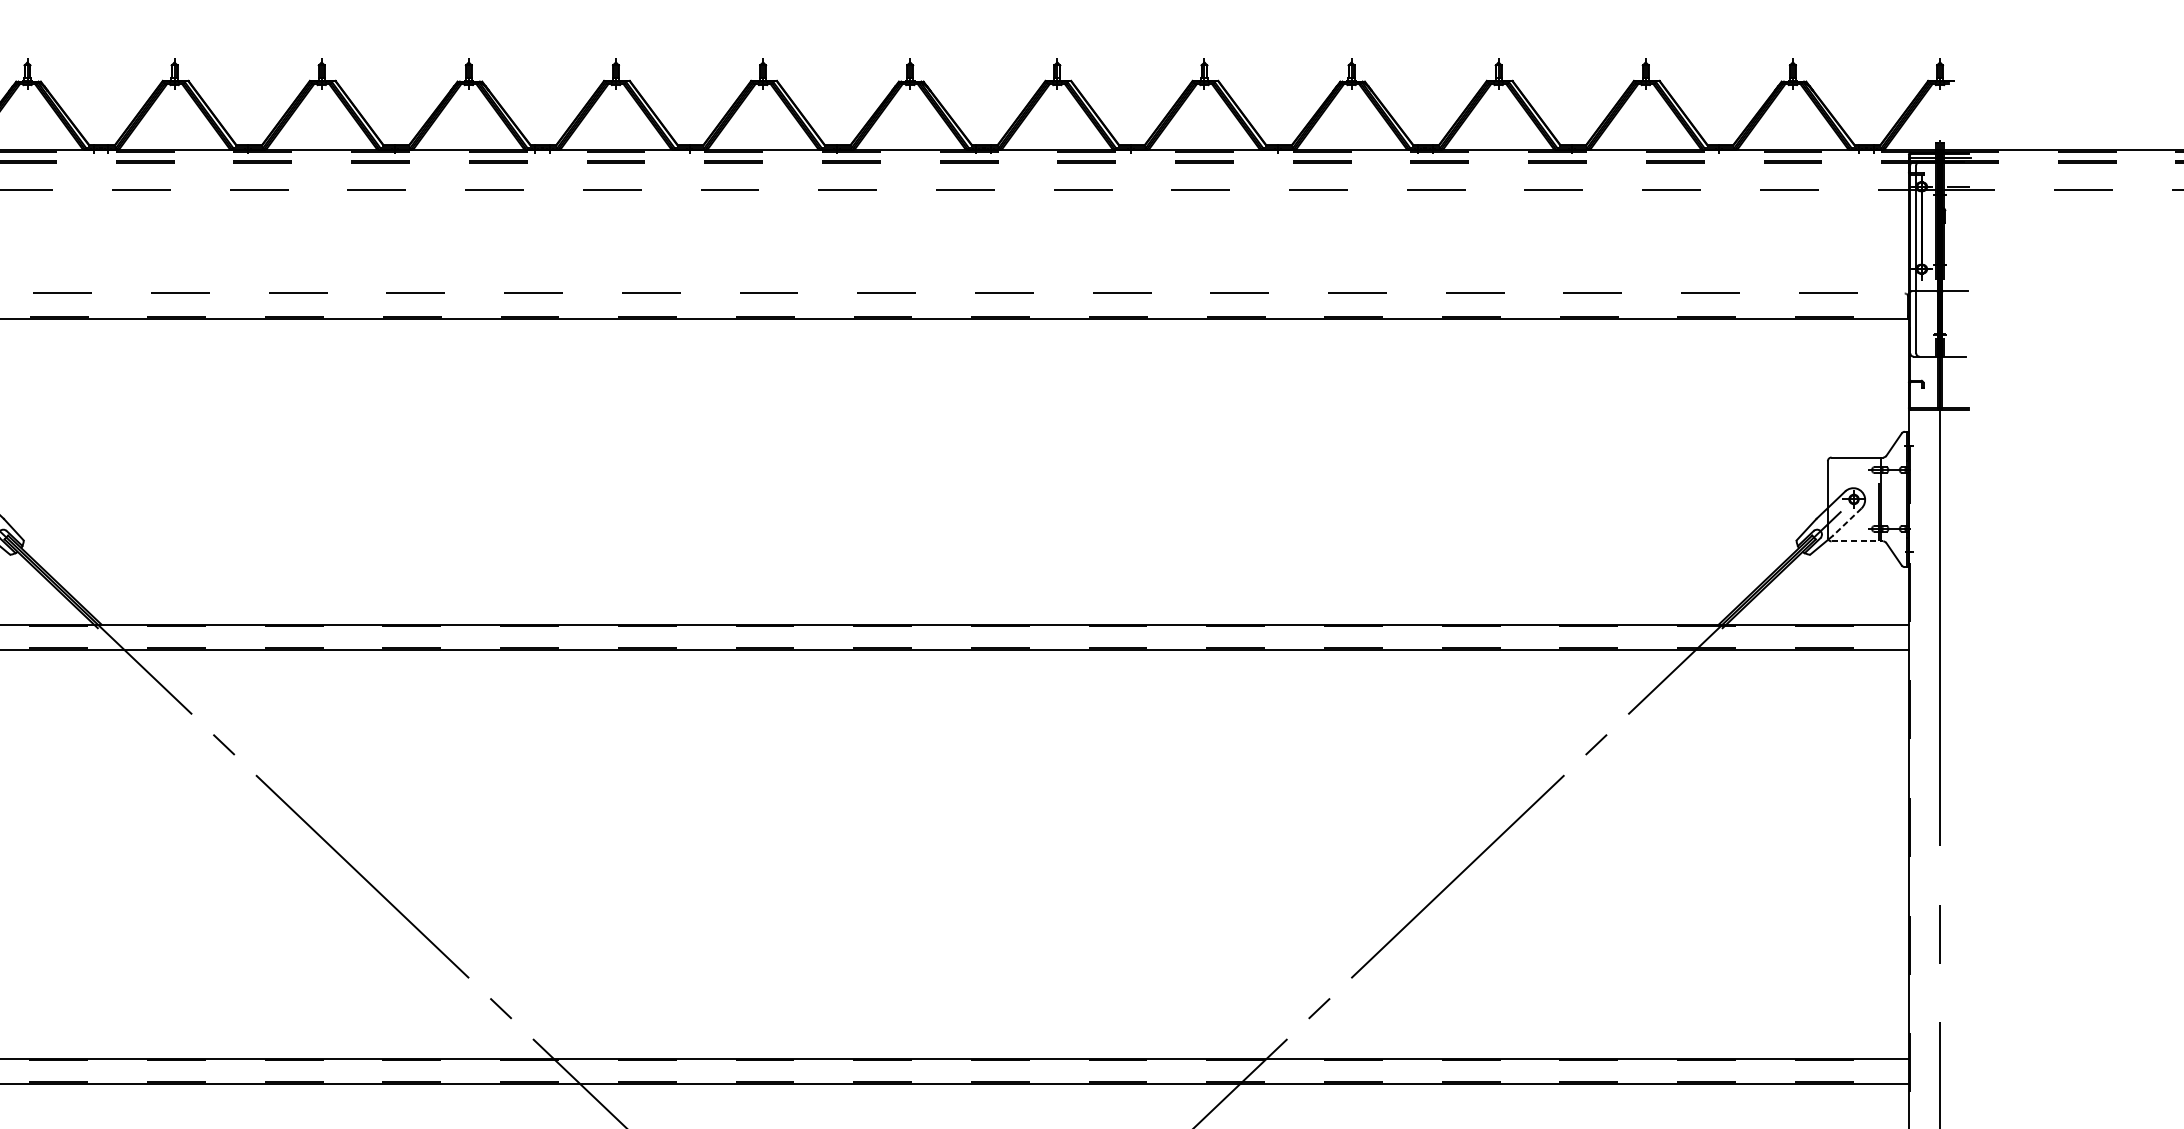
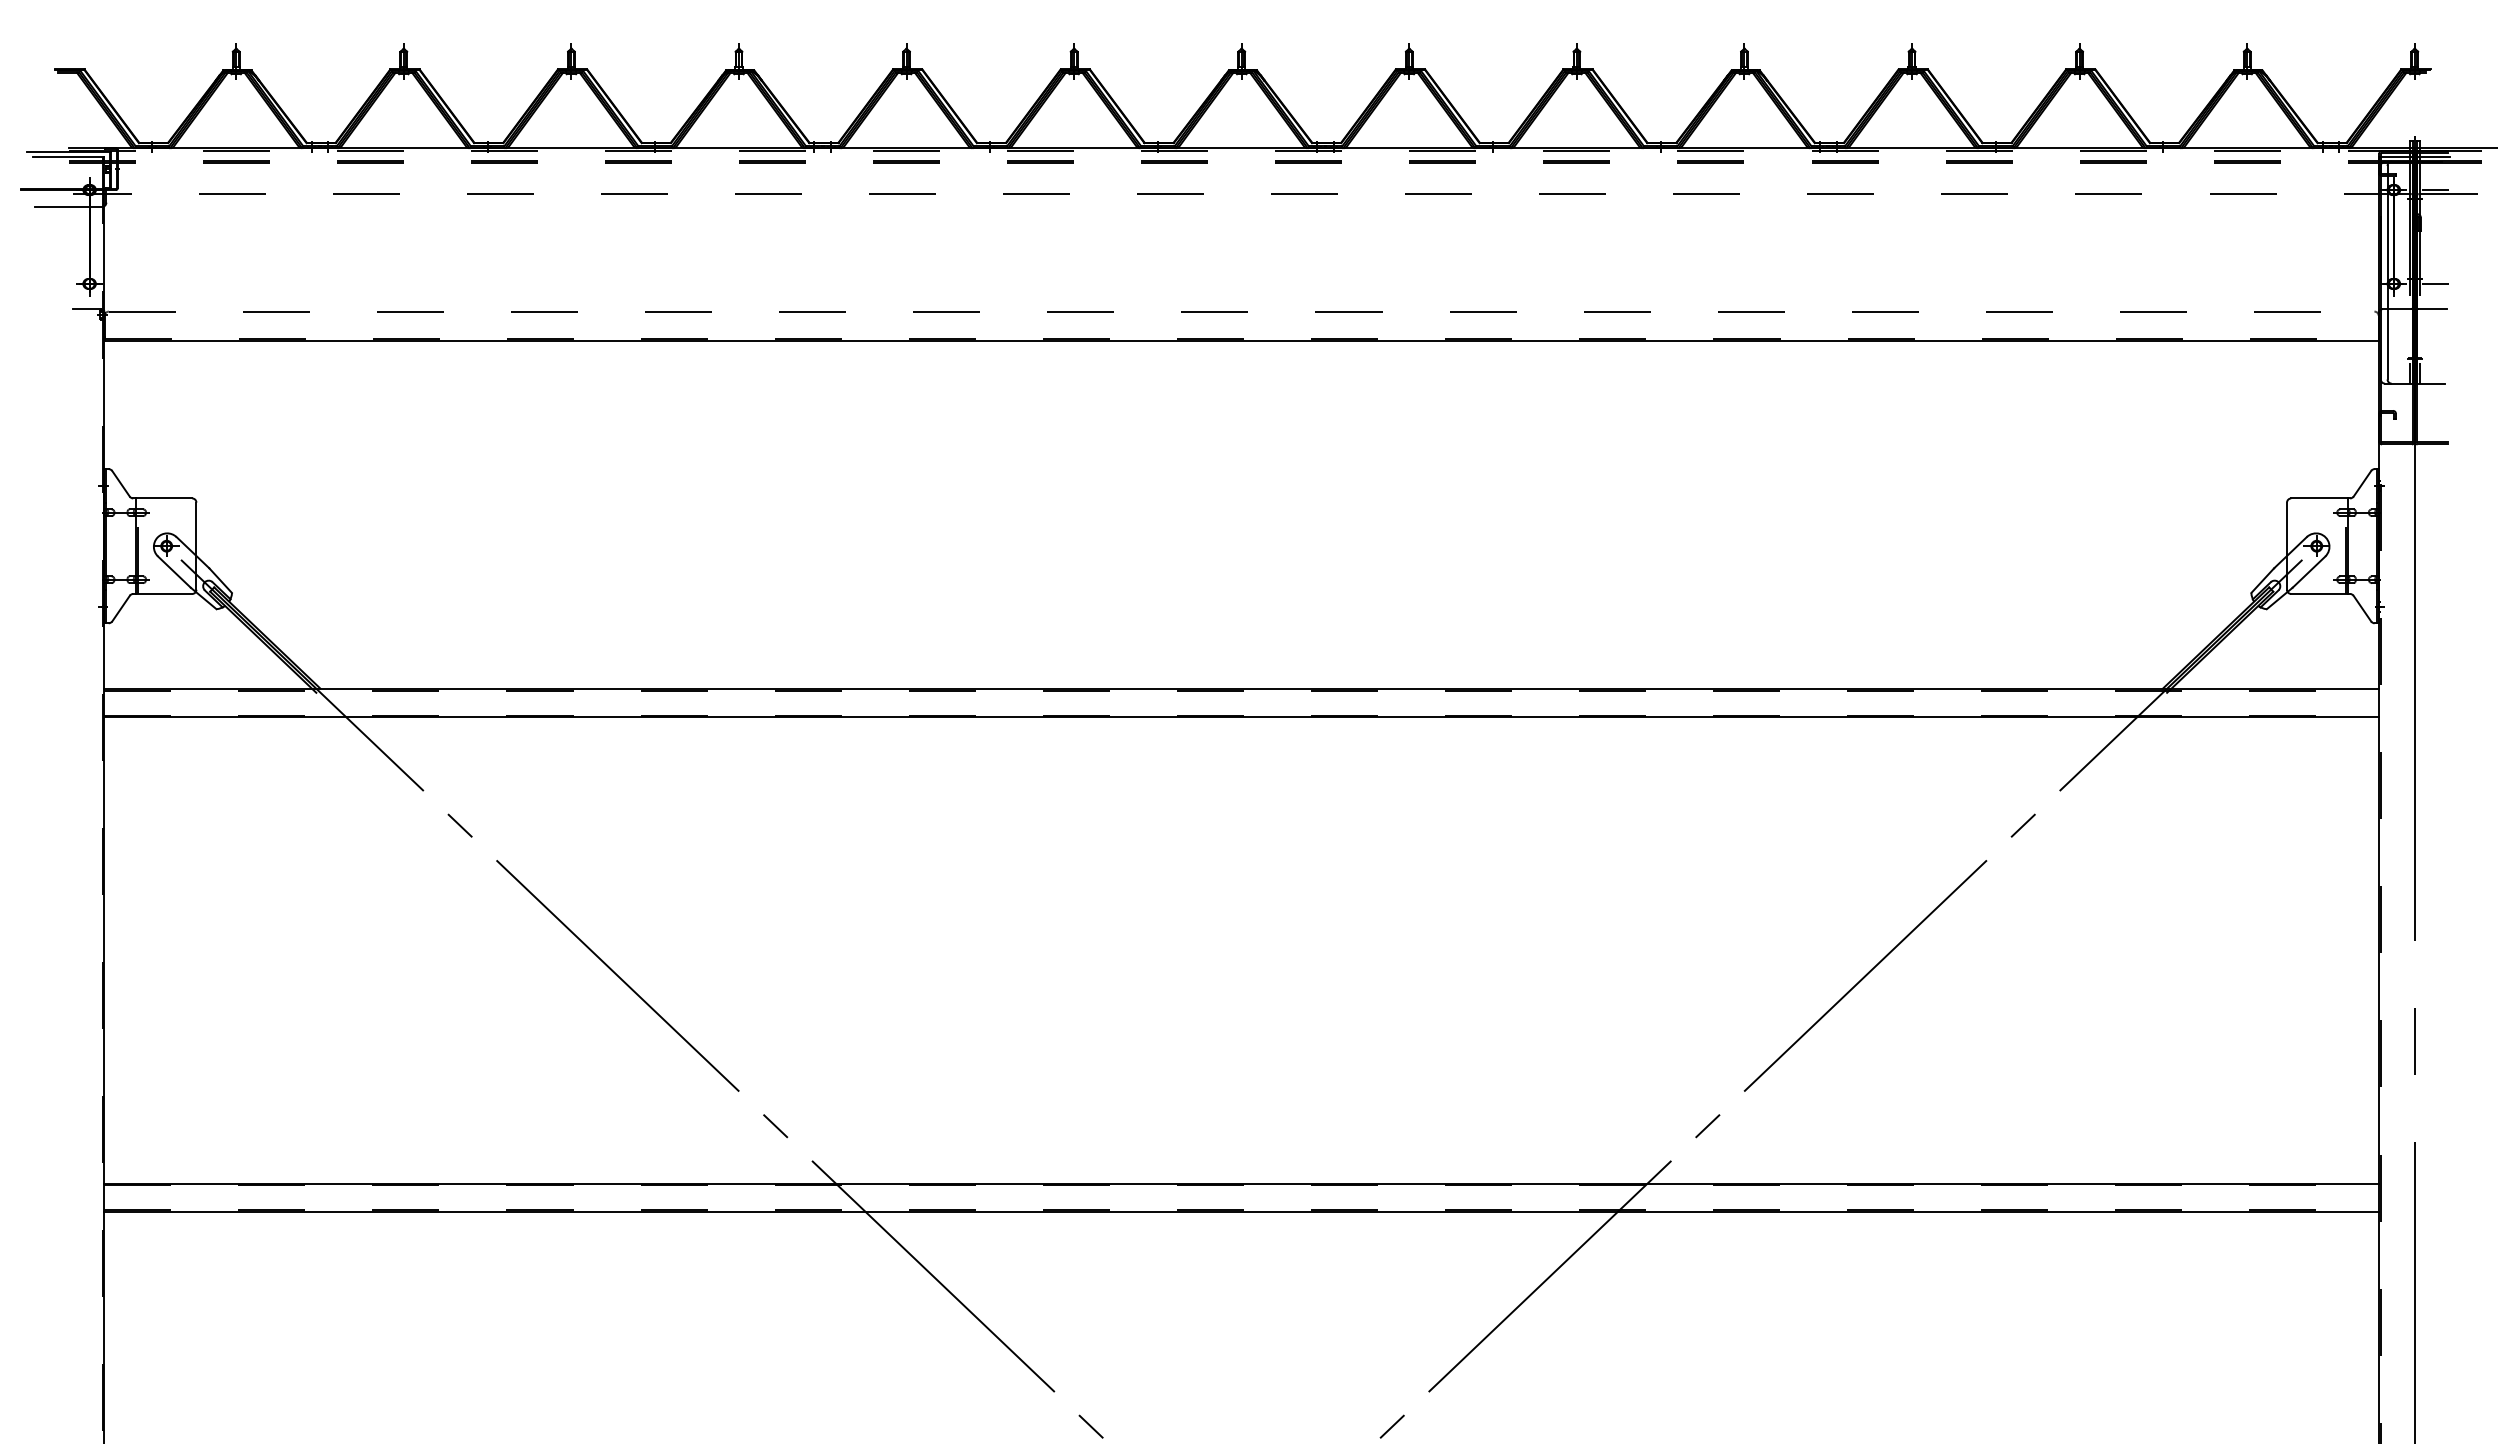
line: (1958, 268) -> (2435, 283), added
line: (1847, 522) -> (2309, 572), dashed -> solid
line: (1858, 540) -> (2321, 593), dashed -> solid

